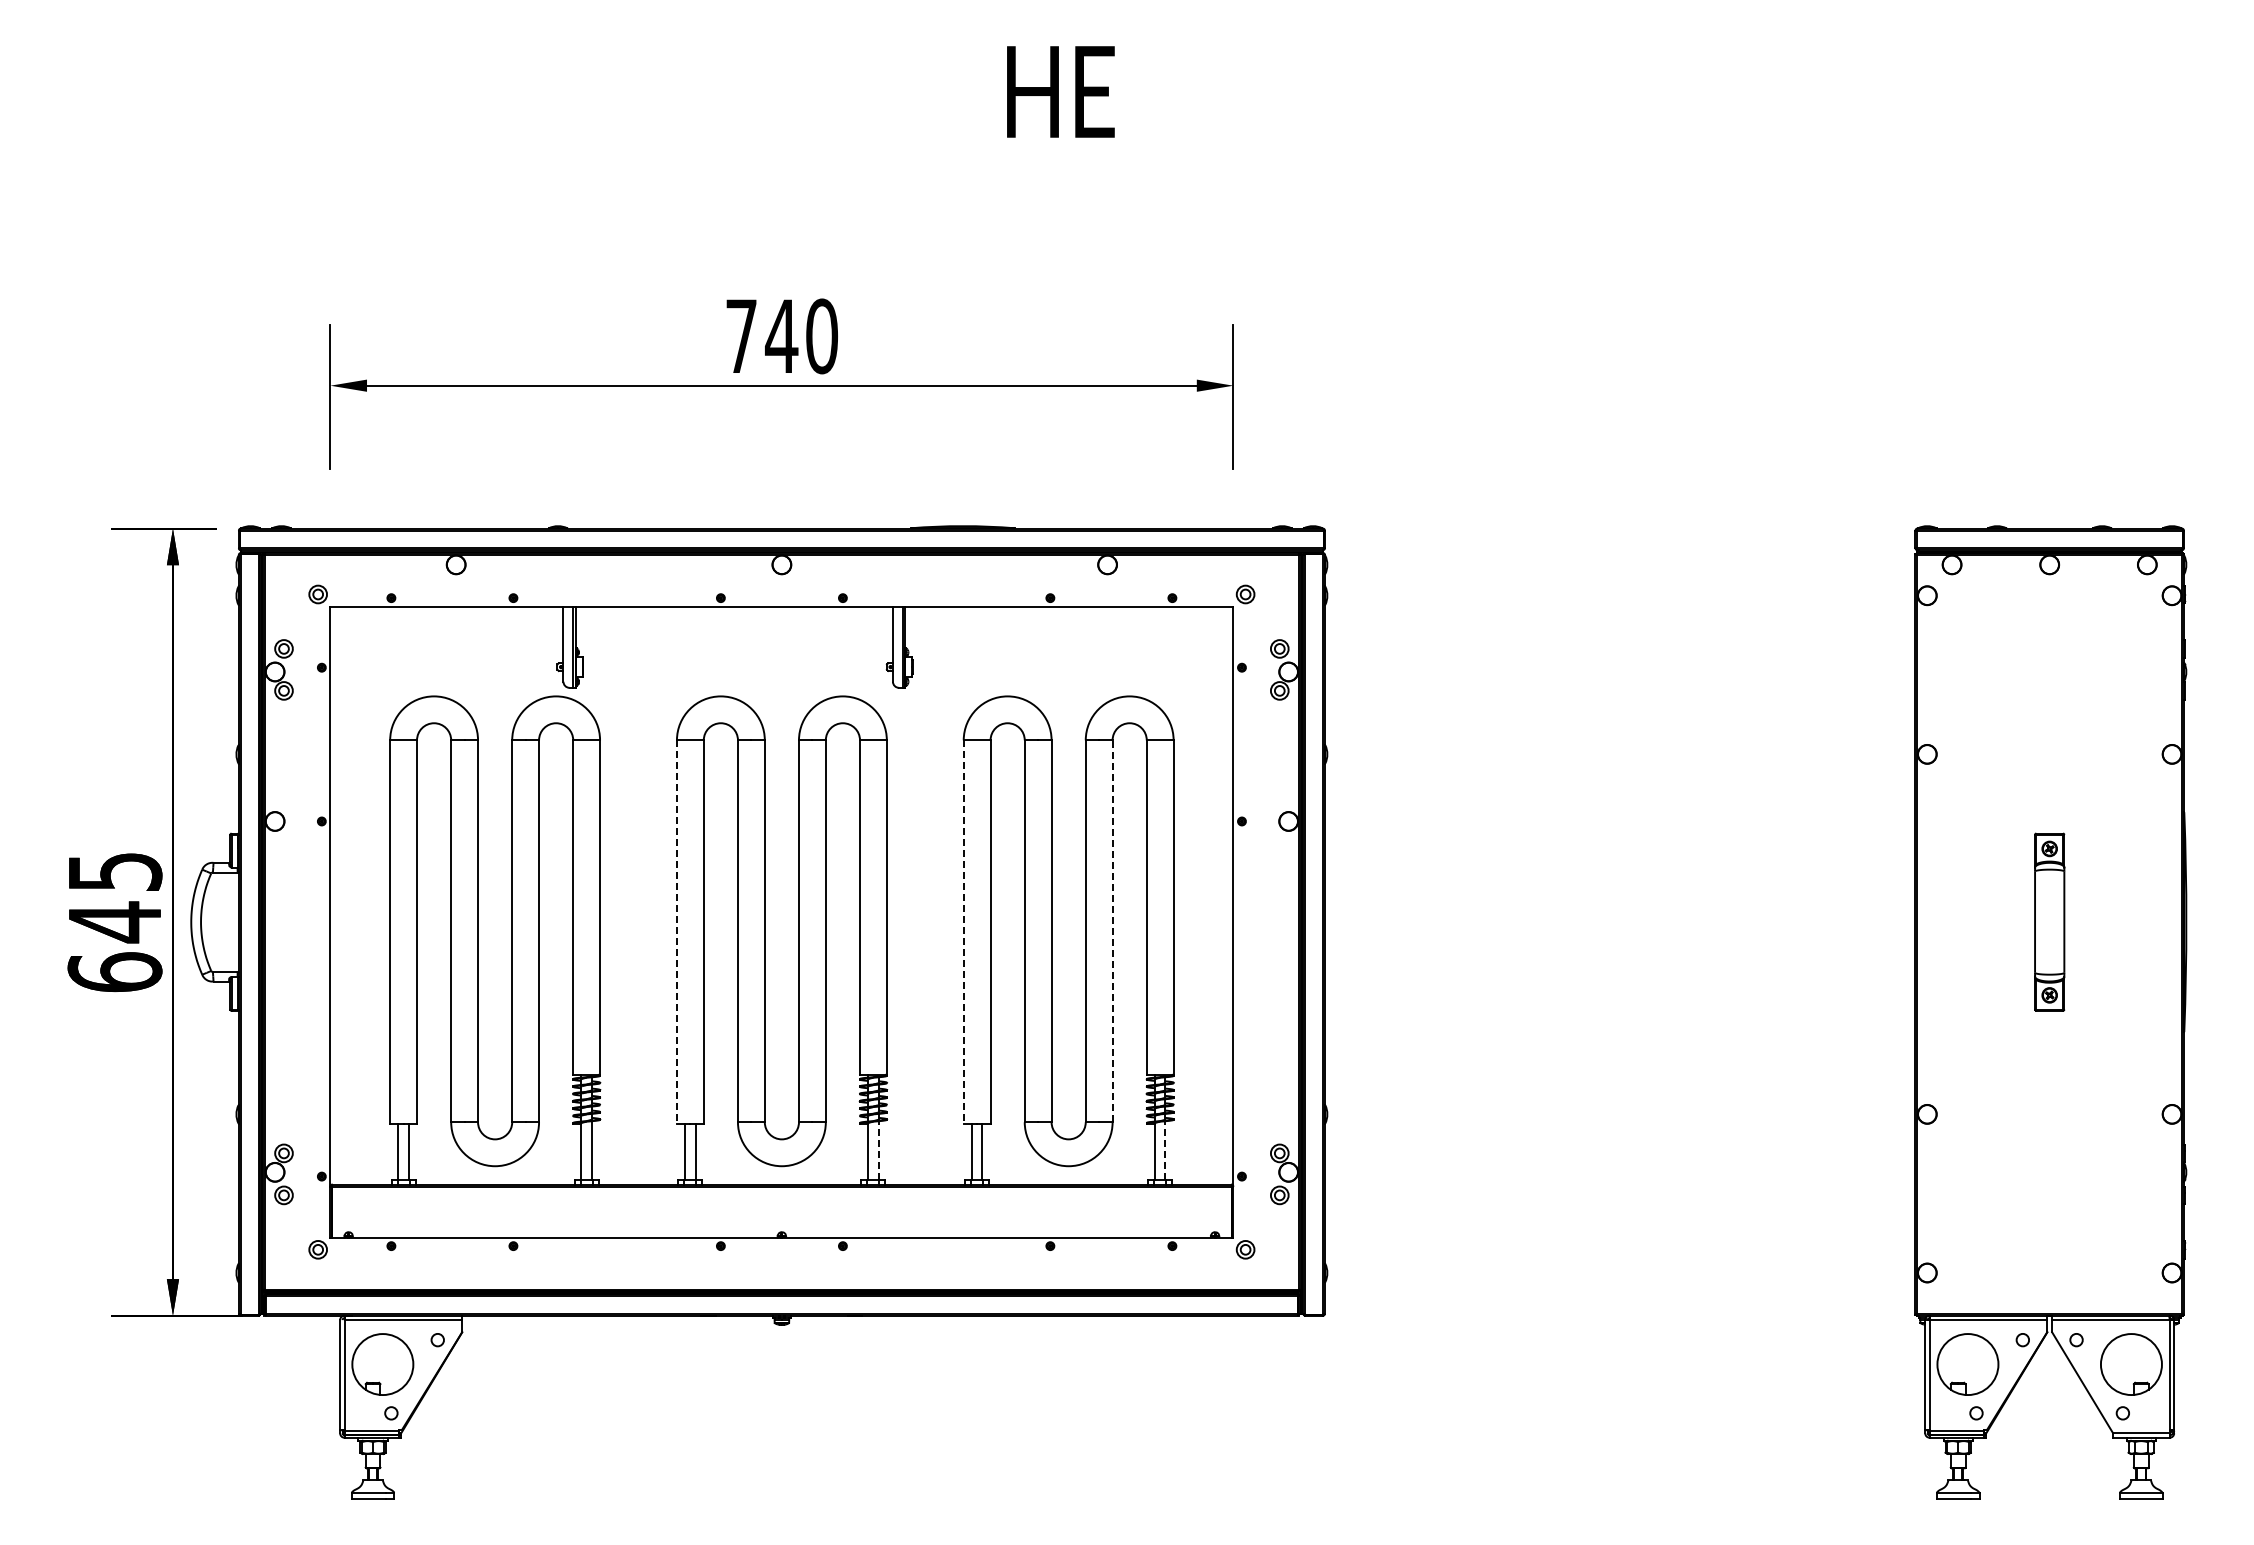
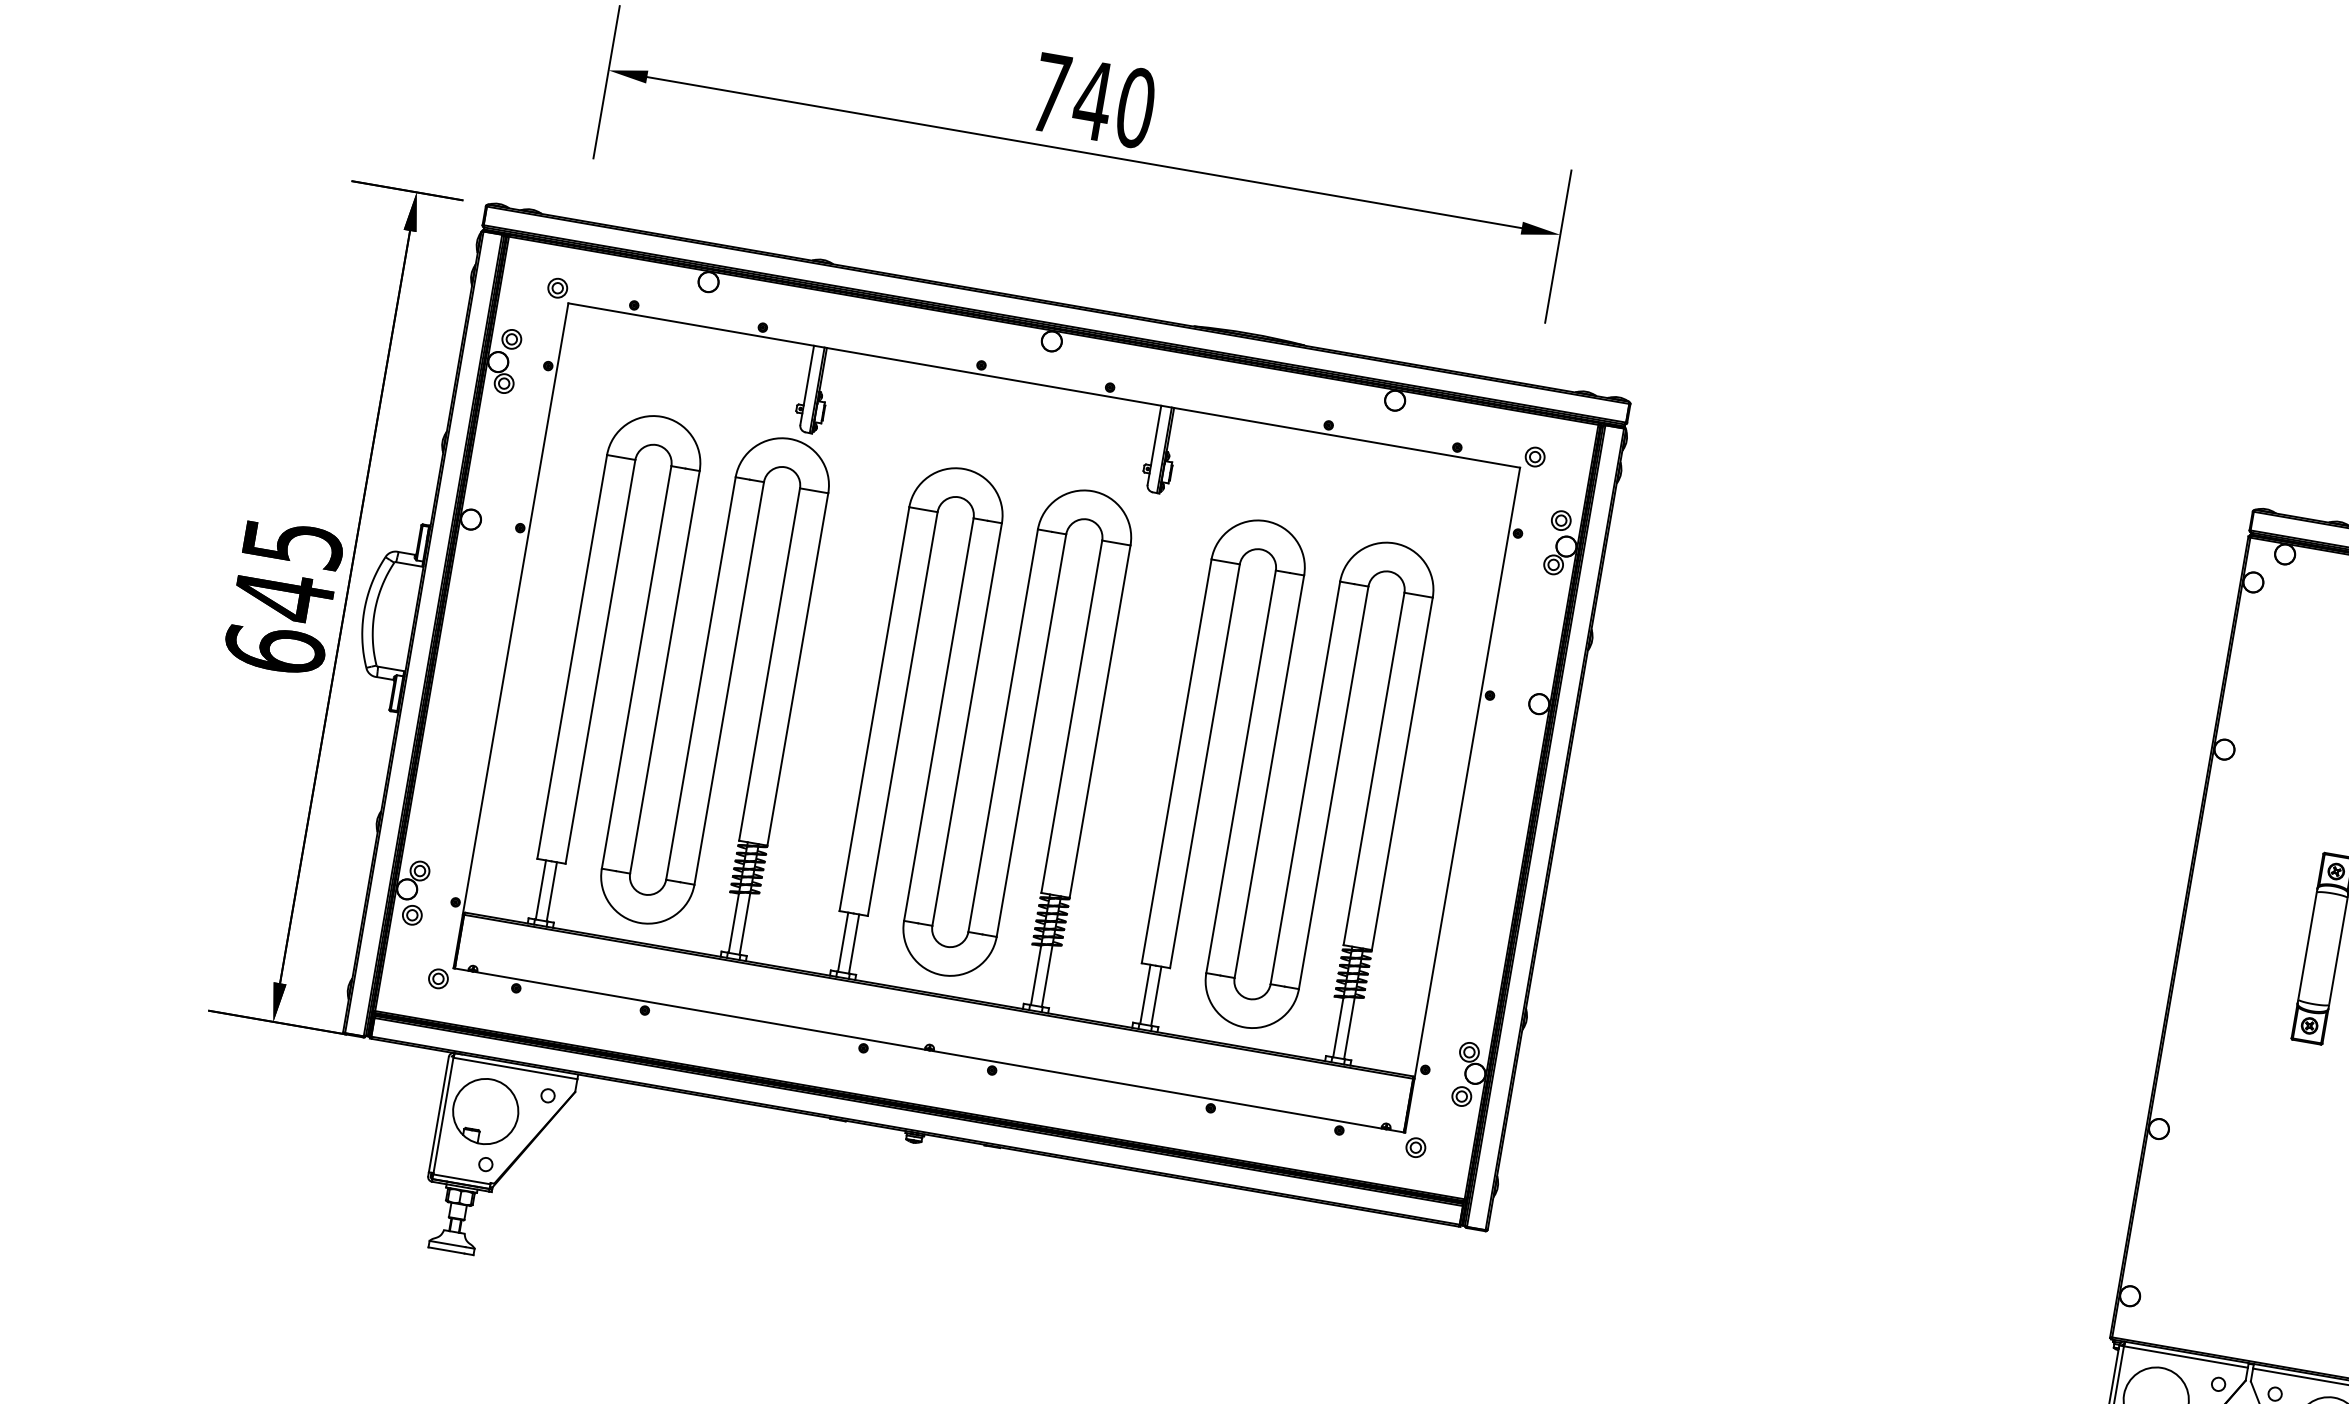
line: (676, 931) -> (874, 708), dashed -> solid
line: (963, 931) -> (1176, 760), dashed -> solid
line: (1112, 931) -> (1333, 788), dashed -> solid
line: (878, 1149) -> (1047, 975), dashed -> solid
line: (1165, 1149) -> (1349, 1027), dashed -> solid

